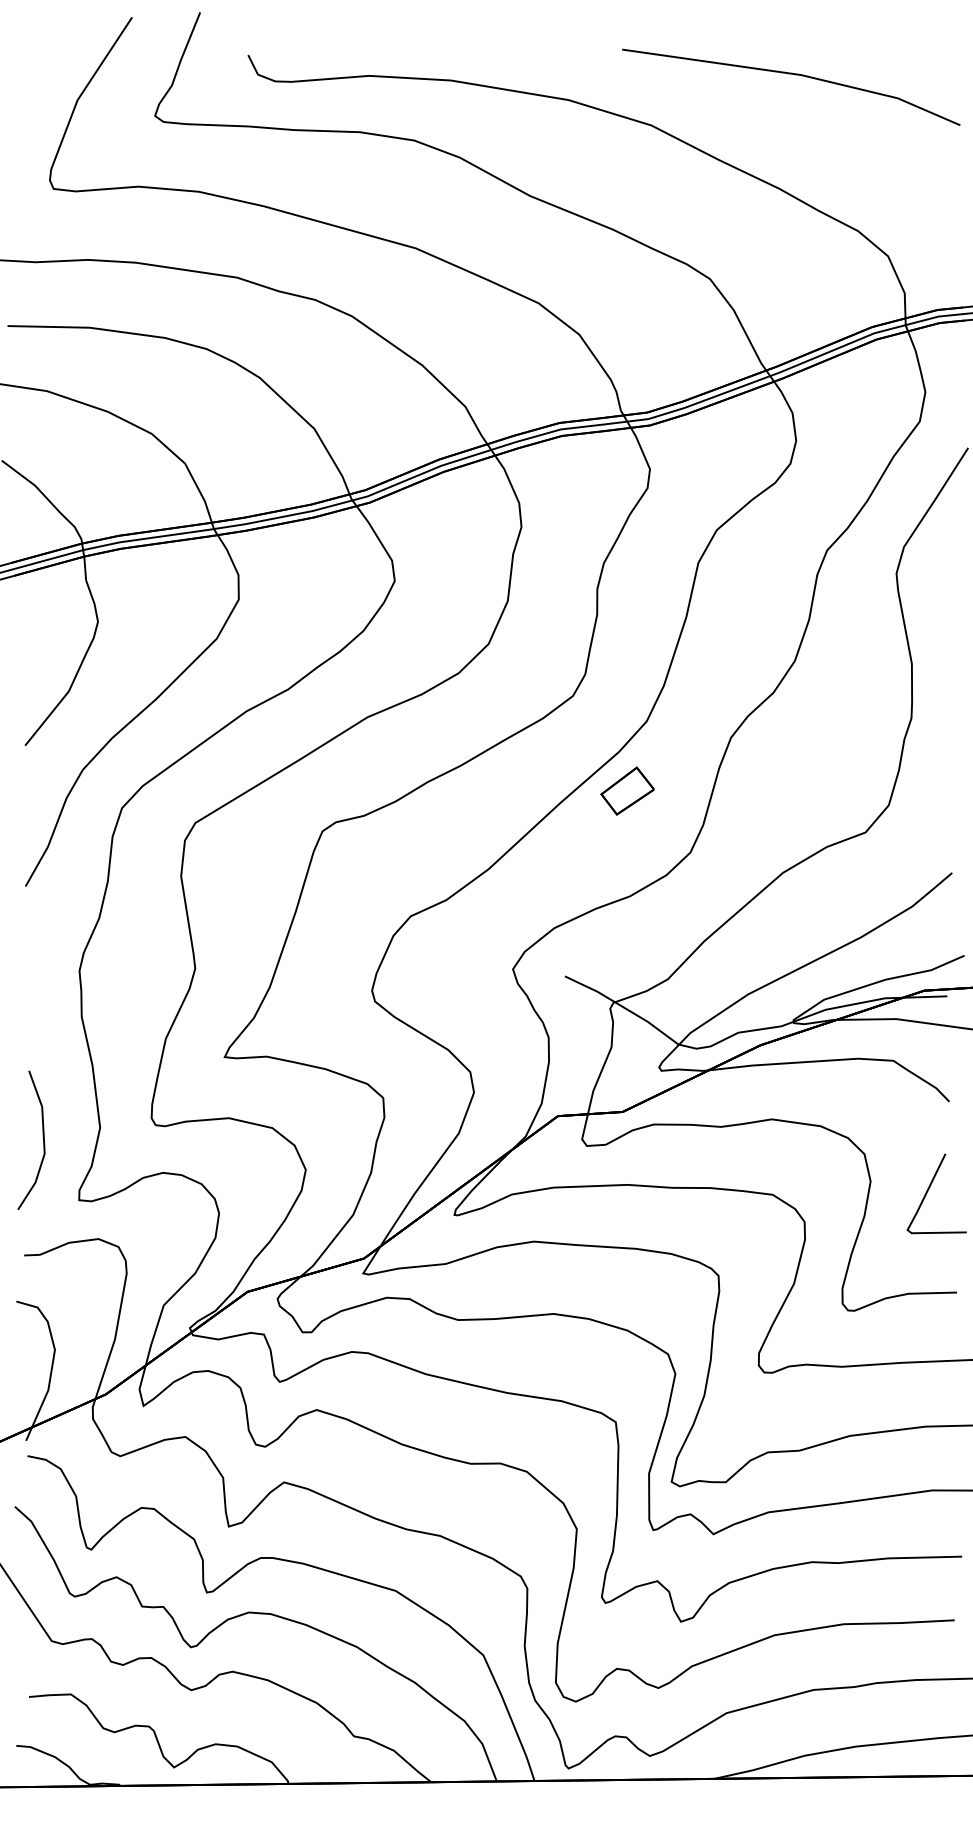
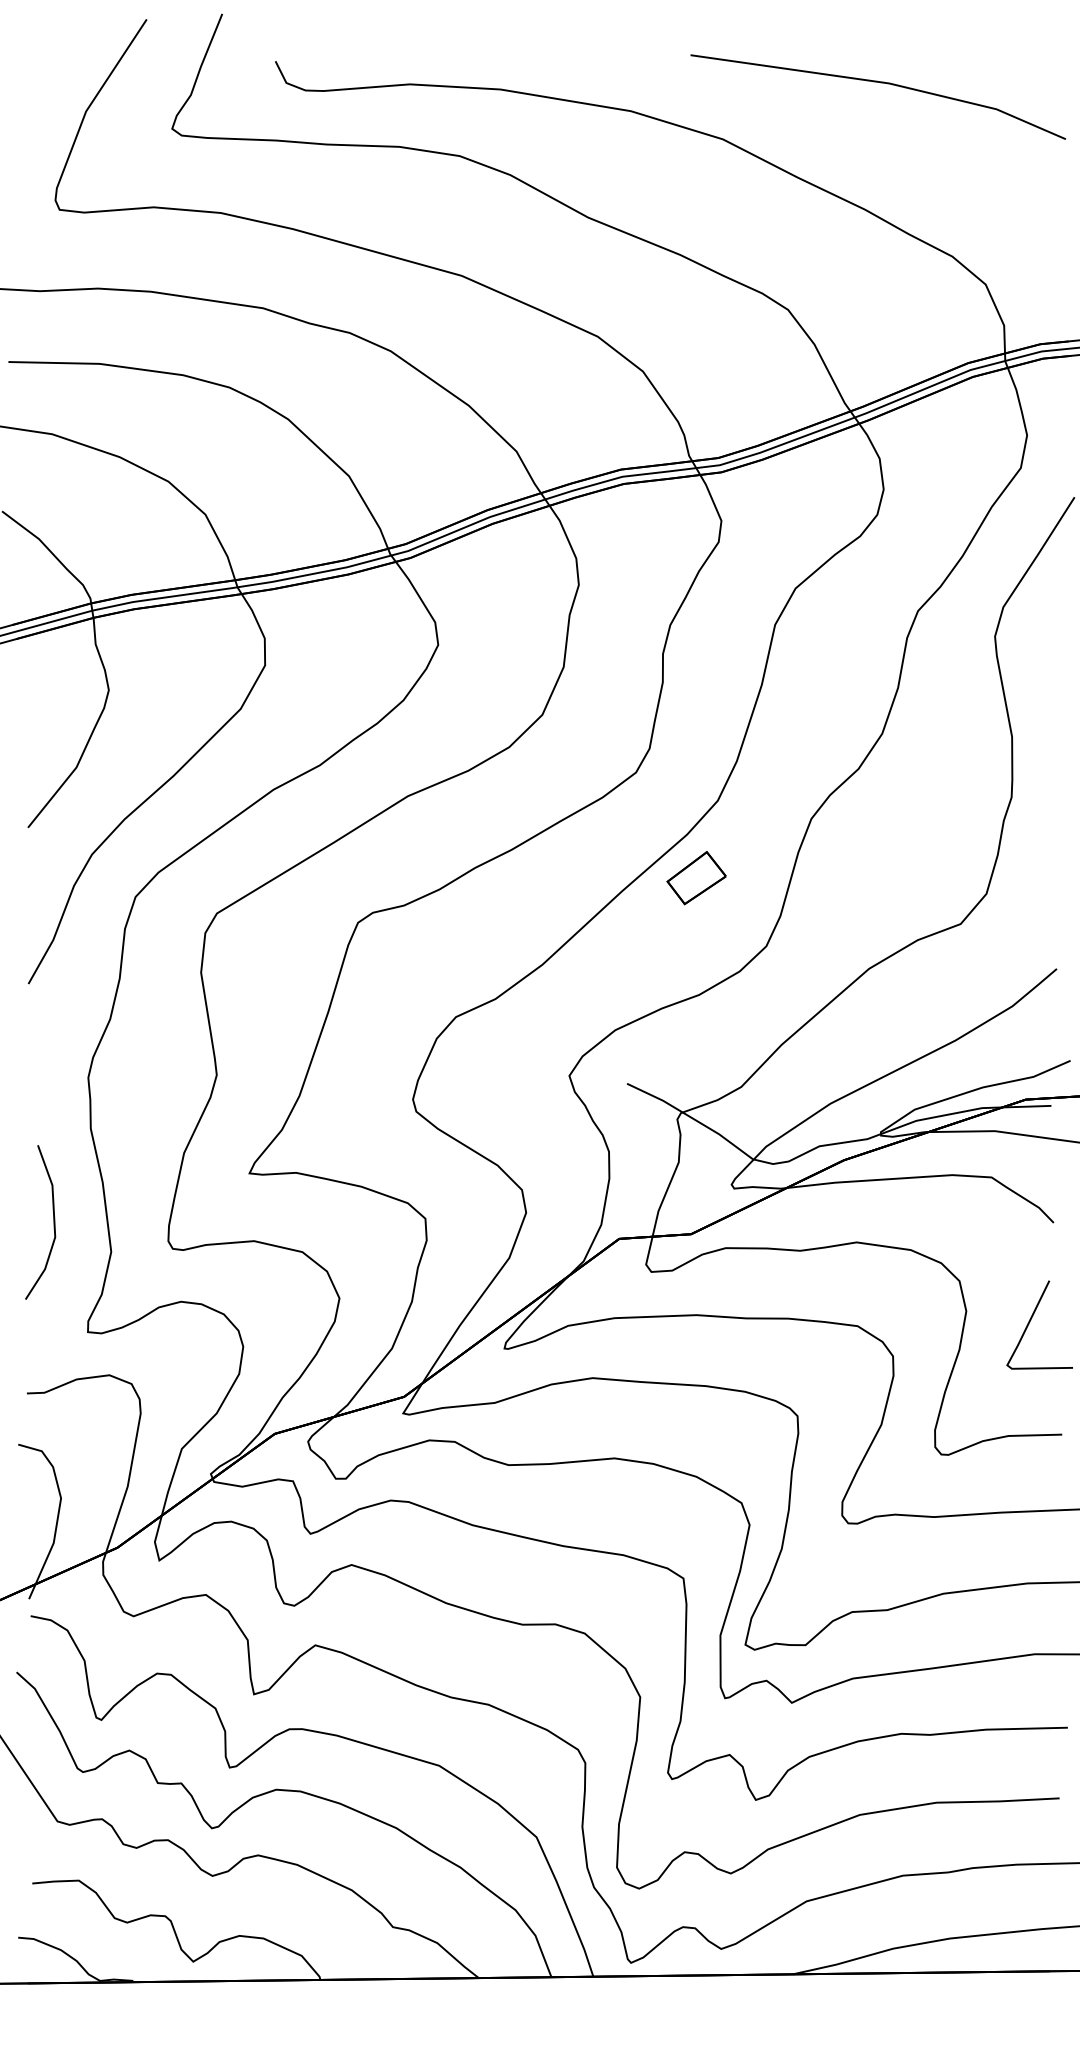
line: (42, 1136) -> (52, 1218), moved

